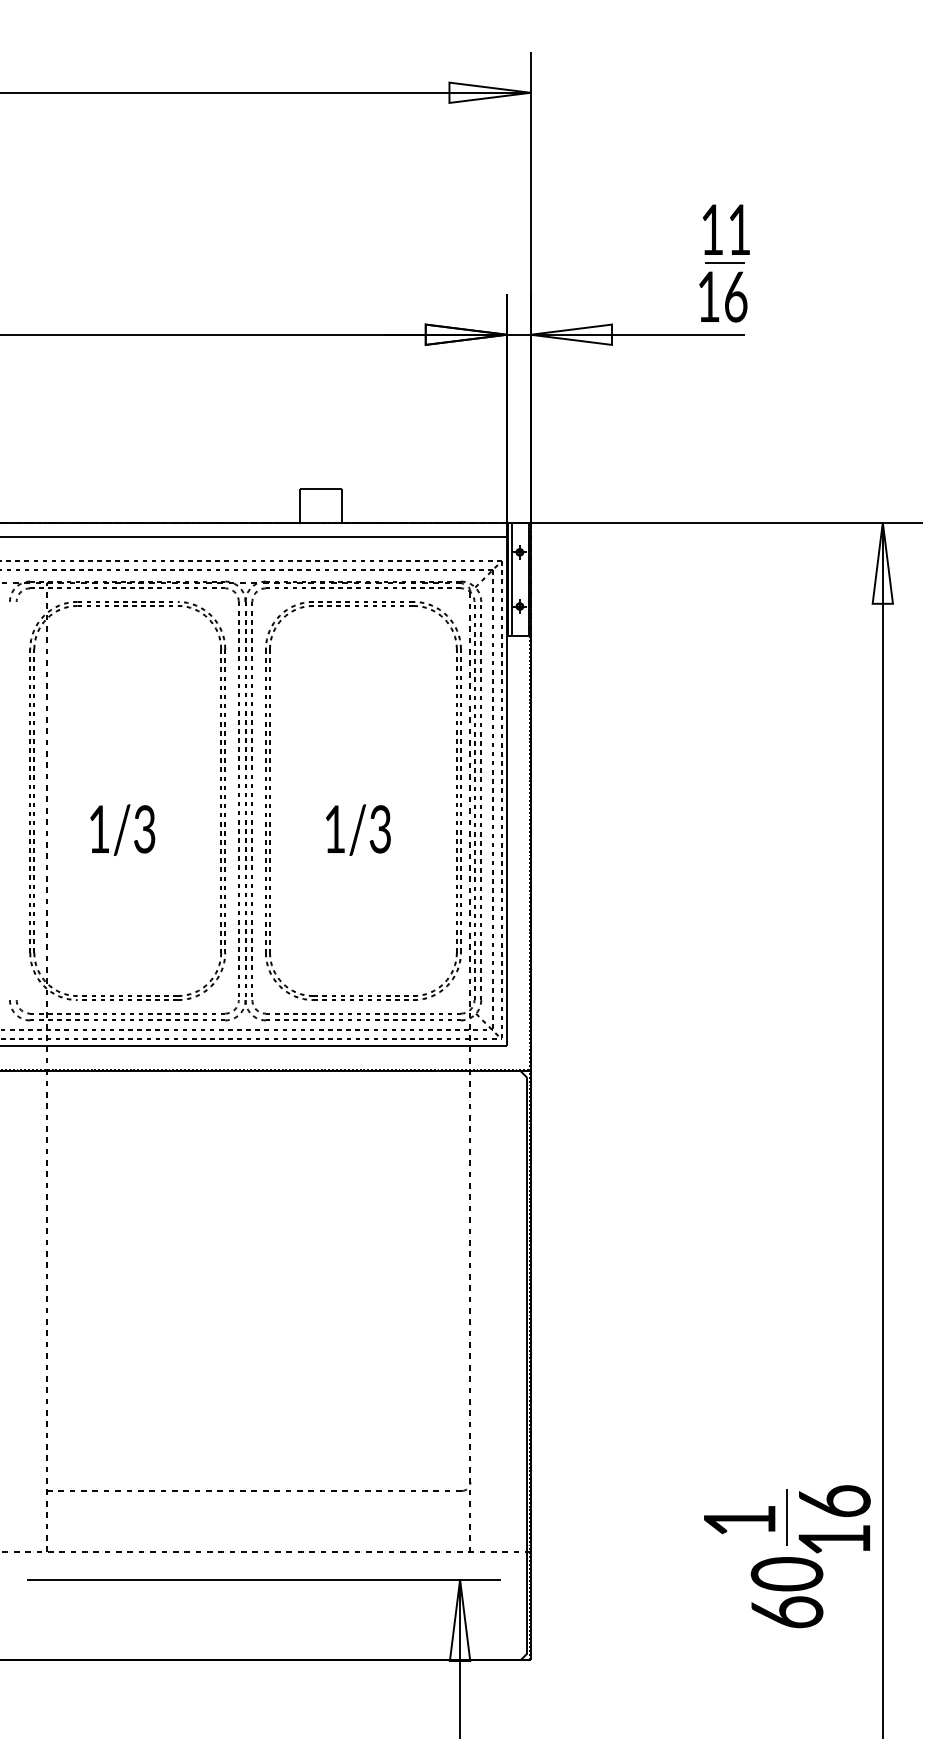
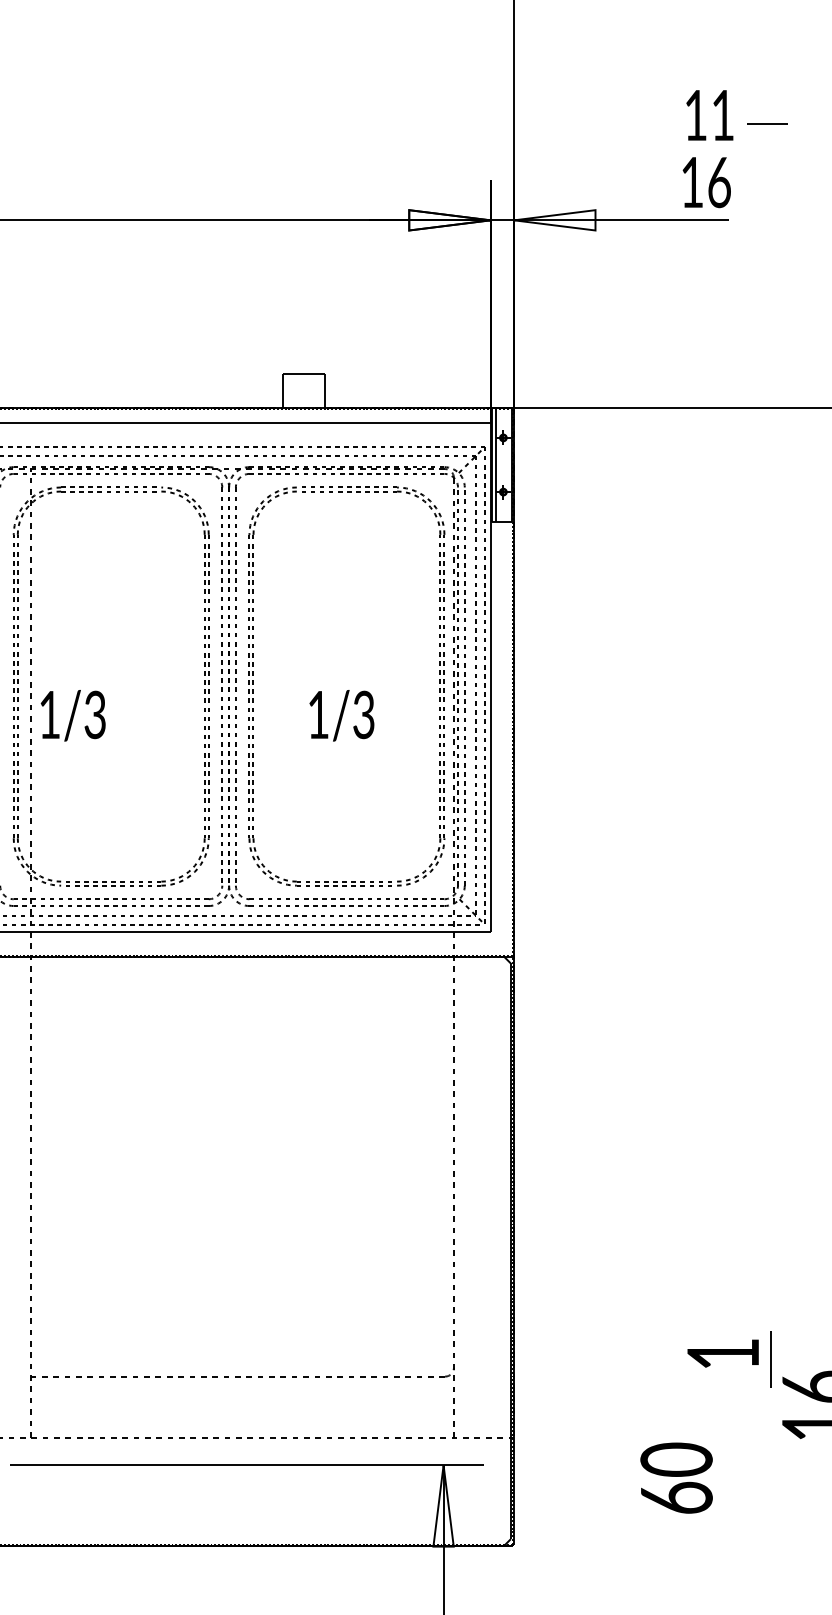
line: (724, 262) -> (767, 123), moved
text: (122, 829) -> (73, 715), moved
line: (786, 1517) -> (770, 1360), moved
text: (739, 1520) -> (723, 1354), moved
text: (786, 1592) -> (676, 1478), moved

